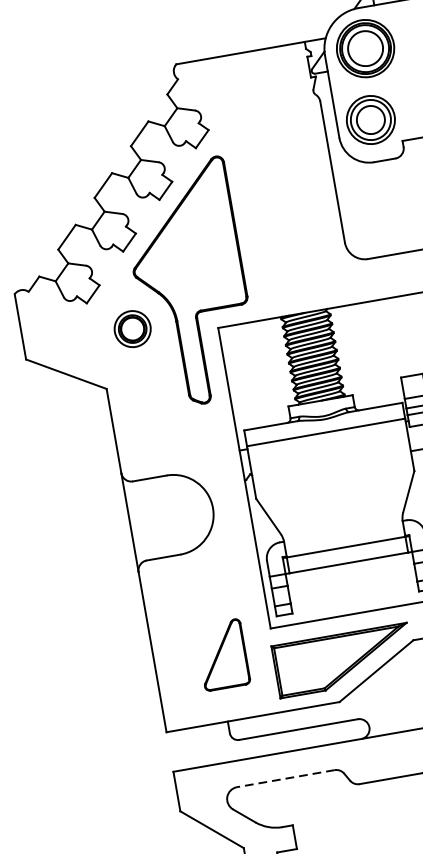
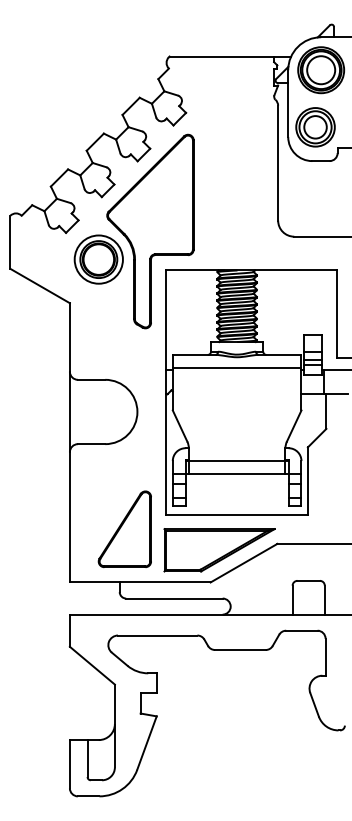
part: (132, 329) -> (98, 259), size x1.67
part: (222, 654) -> (124, 528), size x1.43
line: (285, 778) -> (157, 635), dashed -> solid

